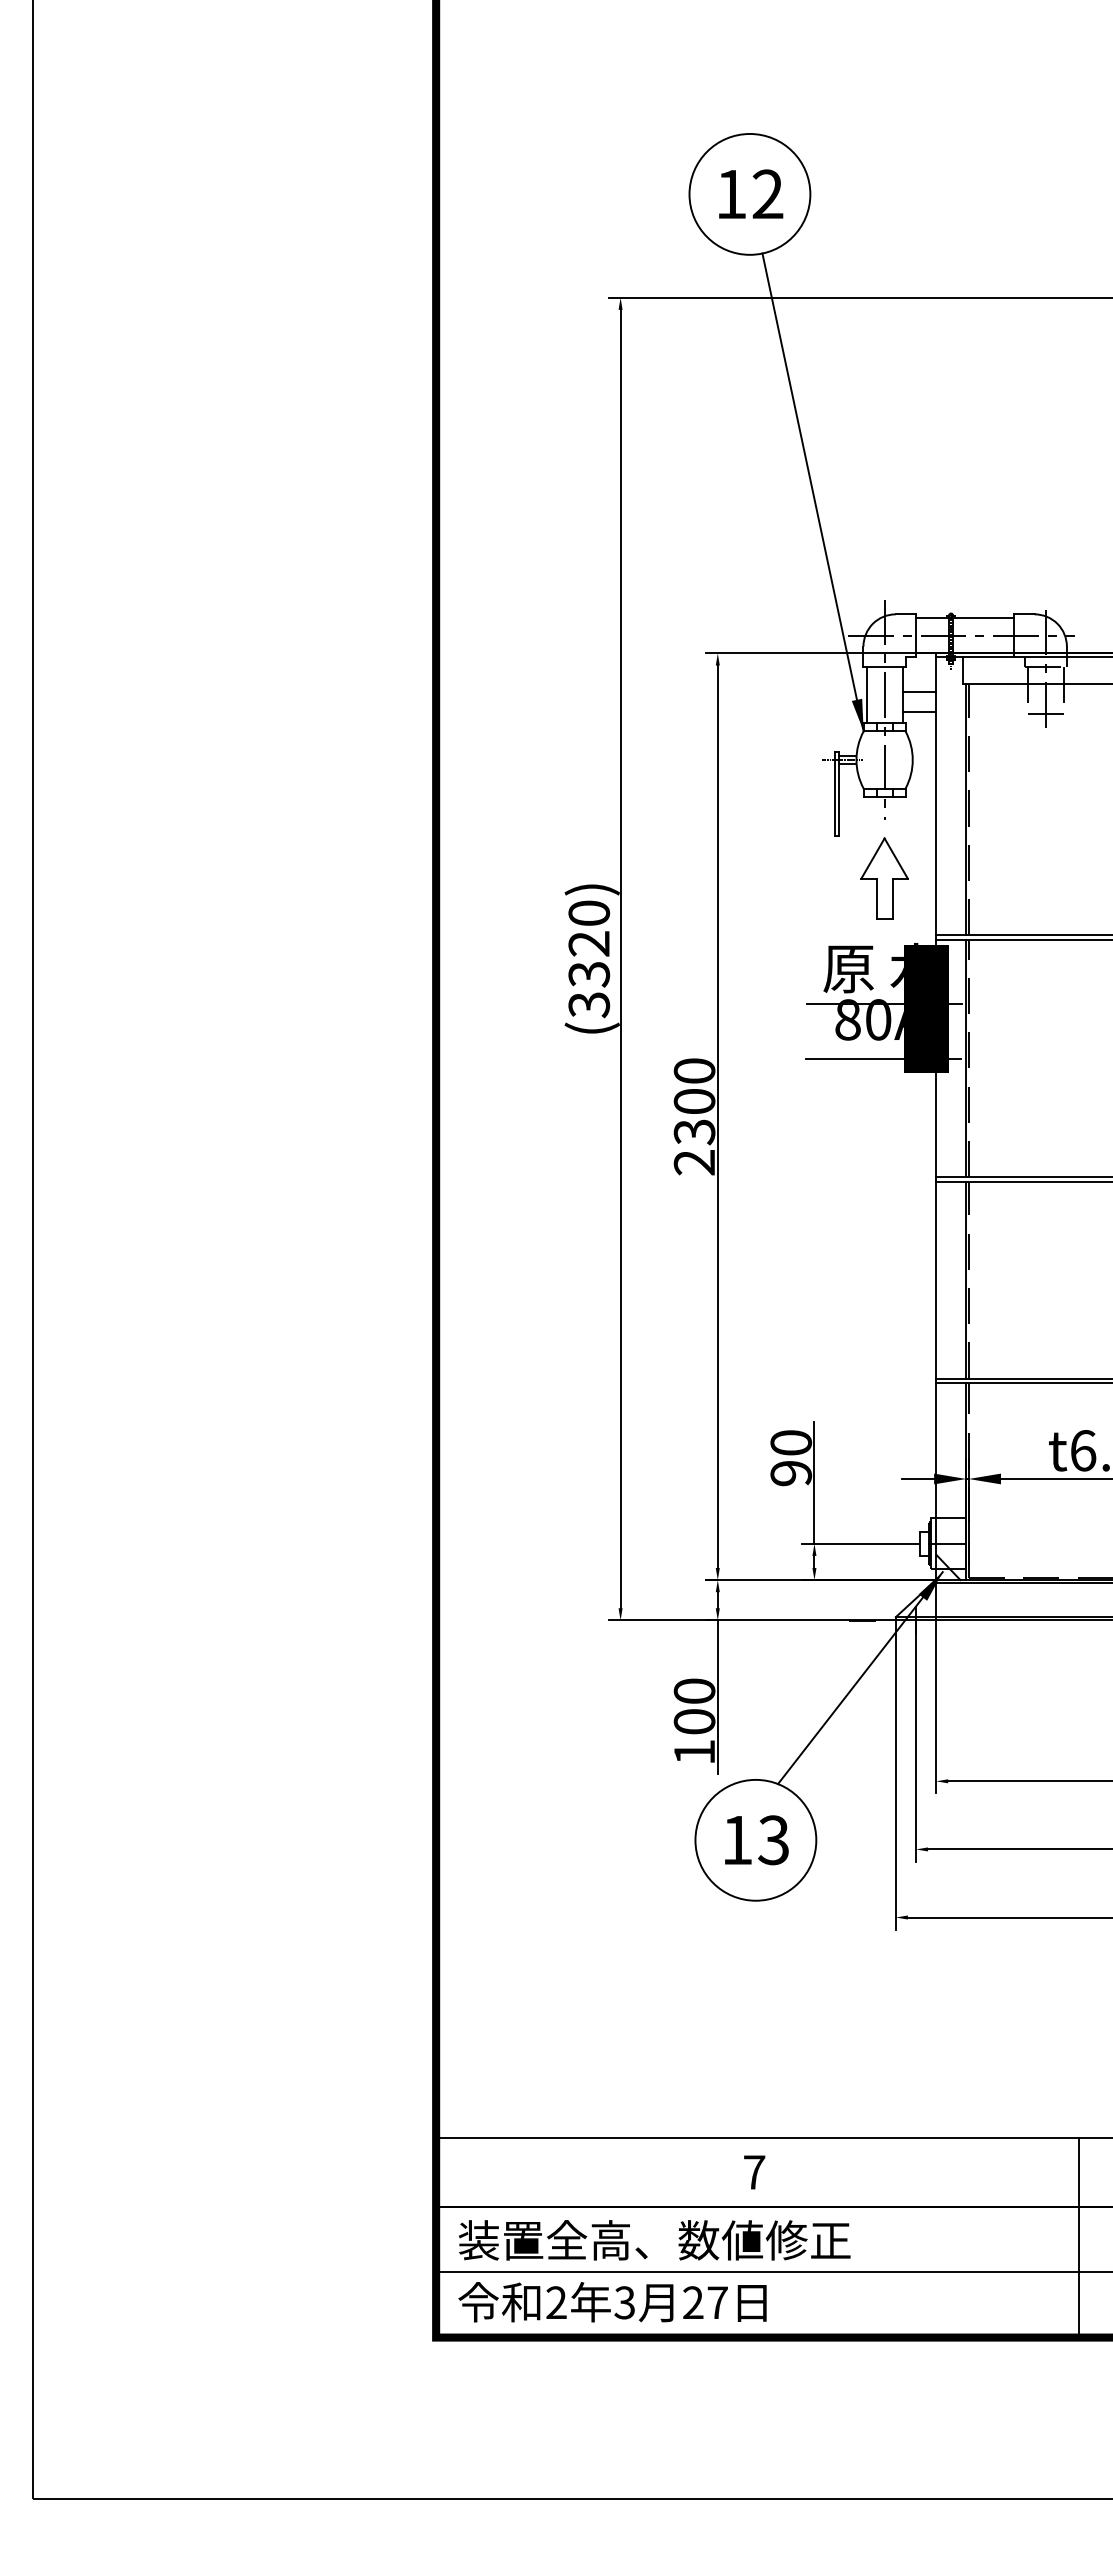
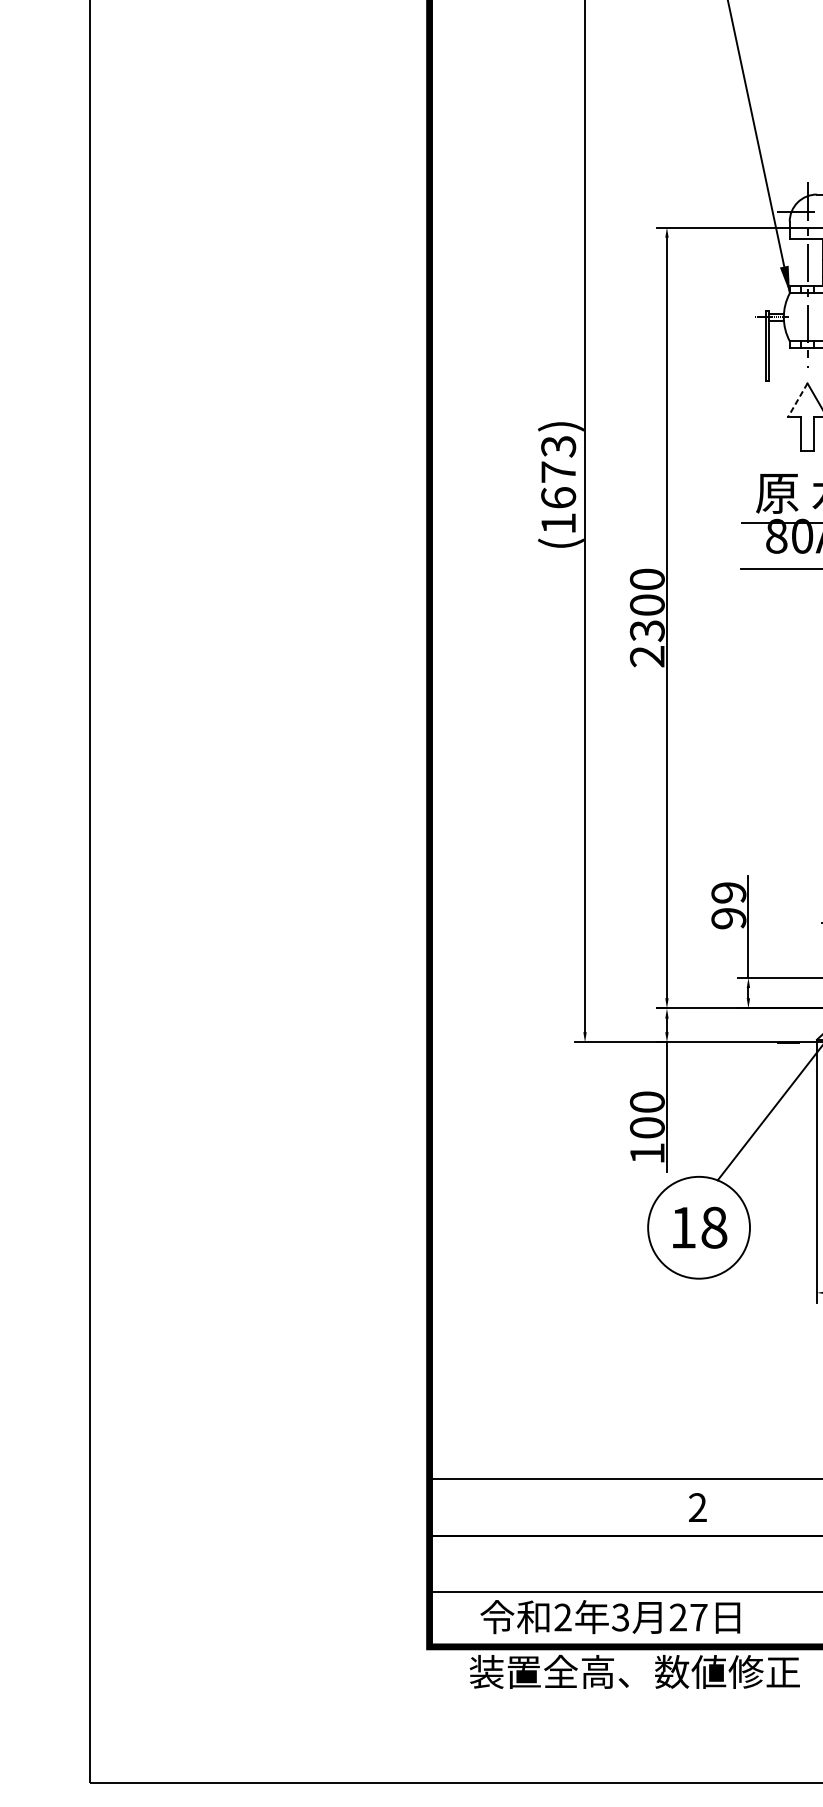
line: (866, 694) -> (792, 262), removed
line: (872, 859) -> (797, 401), solid -> dashed
text: (589, 959) -> (558, 485), (3320) -> (1673)
text: (791, 1442) -> (729, 892), 90 -> 99
text: (773, 1840) -> (713, 1227), 13 -> 18
text: (754, 2172) -> (697, 1507), 7 -> 2
text: (654, 2240) -> (634, 1672), moved
text: (612, 2302) -> (610, 1617), moved

